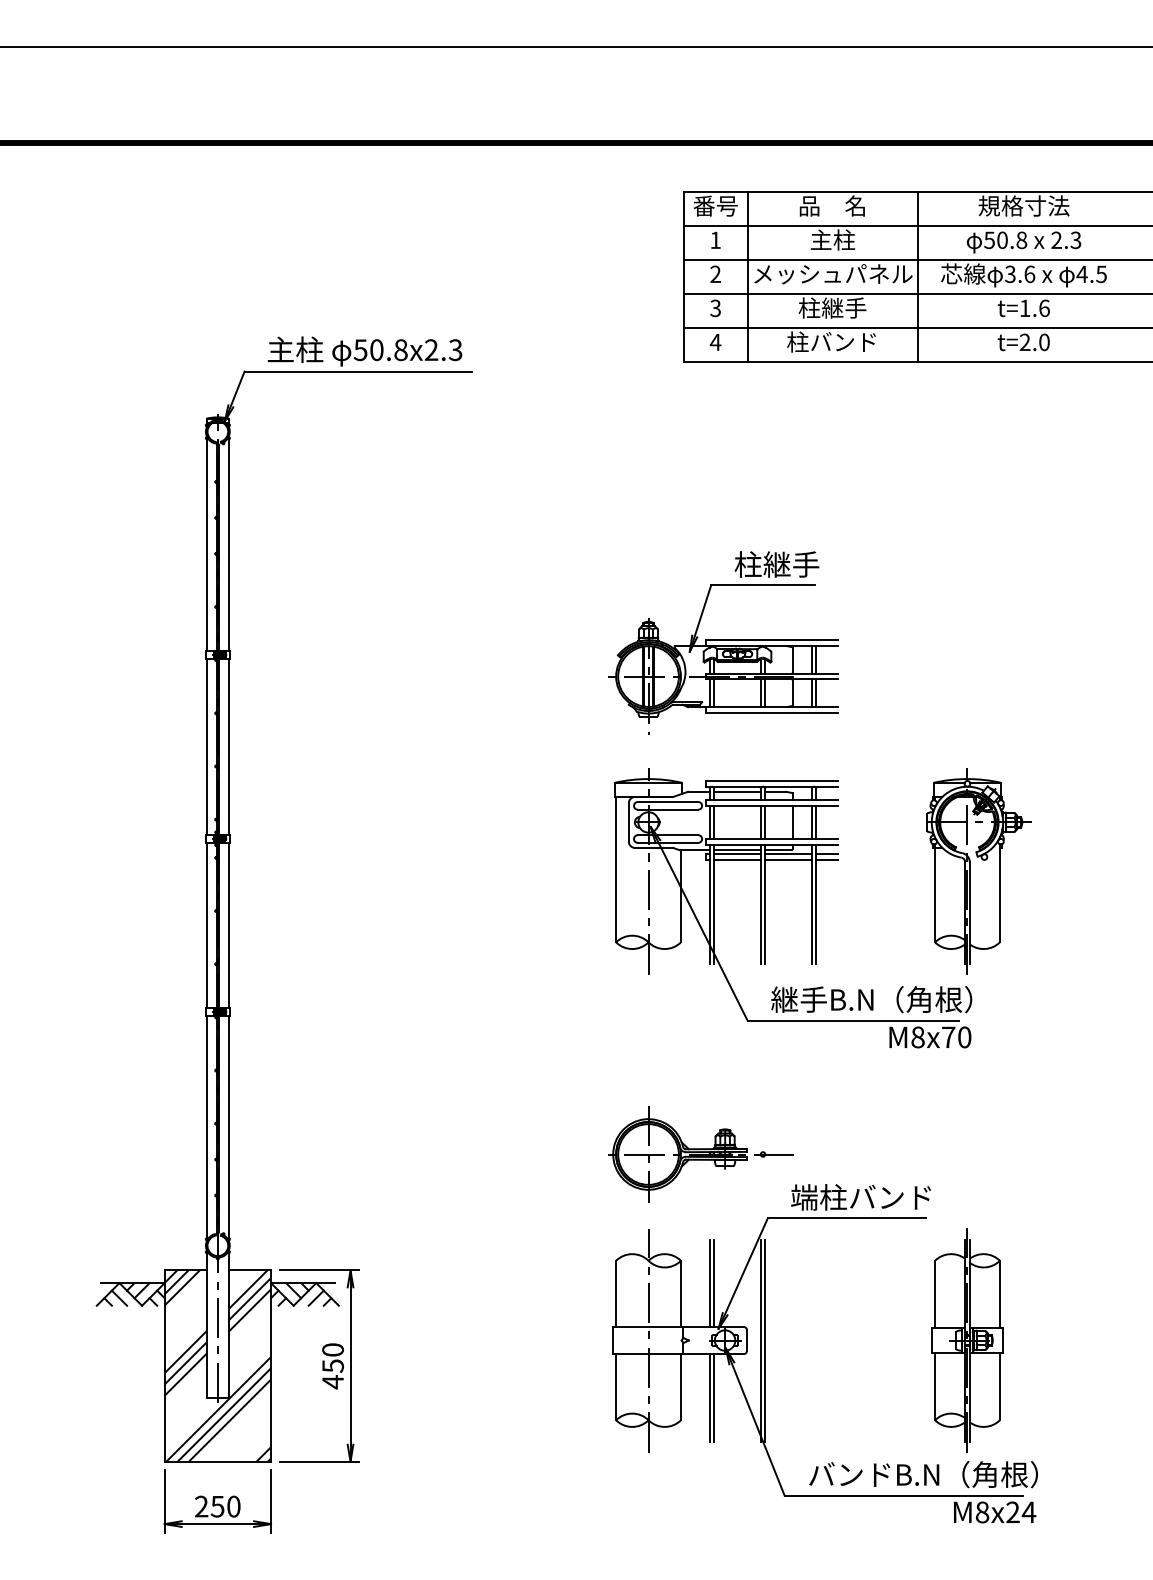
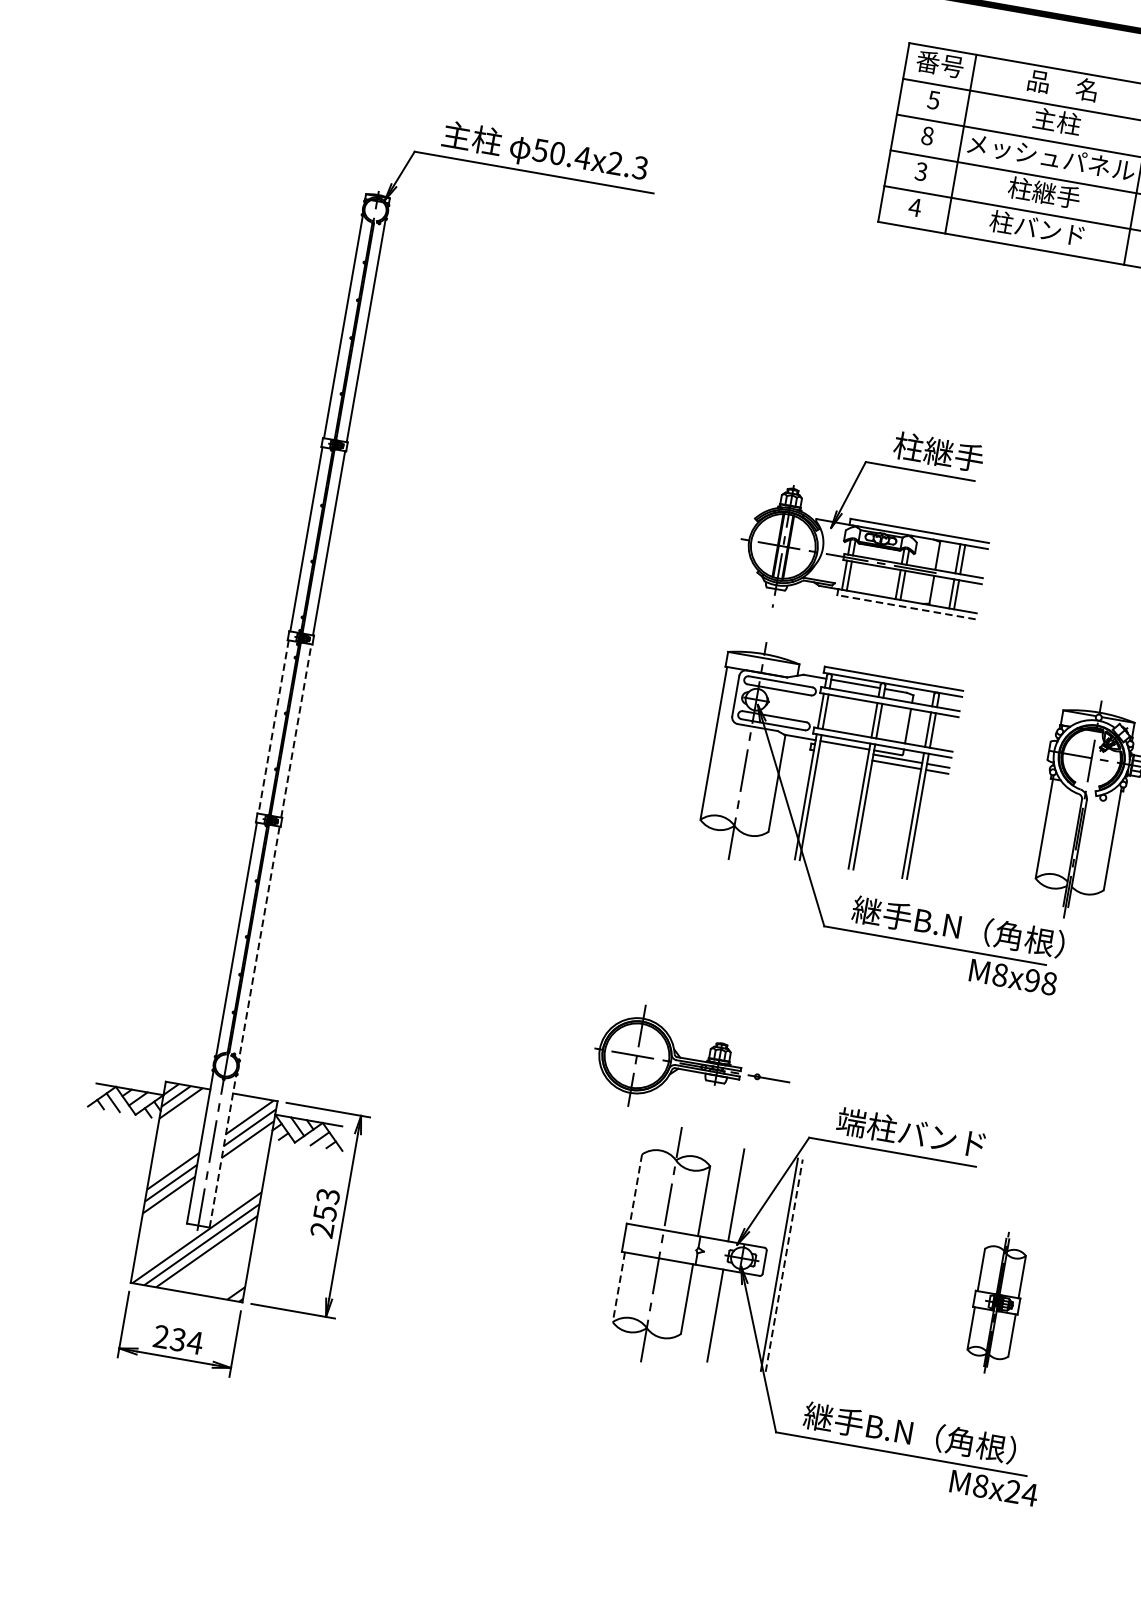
text: (715, 240) -> (933, 100), 1 -> 5
text: (715, 274) -> (927, 136), 2 -> 8
text: (400, 350) -> (582, 158), 50.8x2.3 -> 50.4x2.3
line: (772, 712) -> (906, 606), solid -> dashed
line: (737, 854) -> (844, 749), removed
line: (737, 859) -> (843, 754), removed
line: (228, 924) -> (296, 729), solid -> dashed
line: (207, 925) -> (274, 727), solid -> dashed
text: (956, 1037) -> (1040, 982), M8x70 -> M8x98
part: (700, 1154) -> (691, 1065), moved
line: (228, 1207) -> (244, 1027), solid -> dashed
line: (714, 1283) -> (741, 1196), removed
line: (616, 1294) -> (636, 1189), solid -> dashed
line: (765, 1340) -> (784, 1265), solid -> dashed
part: (967, 1340) -> (996, 1302), size x0.6
text: (332, 1366) -> (324, 1213), 450 -> 253
line: (616, 1387) -> (619, 1287), solid -> dashed
line: (714, 1397) -> (720, 1316), removed
text: (922, 1474) -> (924, 1435), バンドB.N（角根） -> 継手B.N（角根）
text: (226, 1506) -> (187, 1341), 250 -> 234

